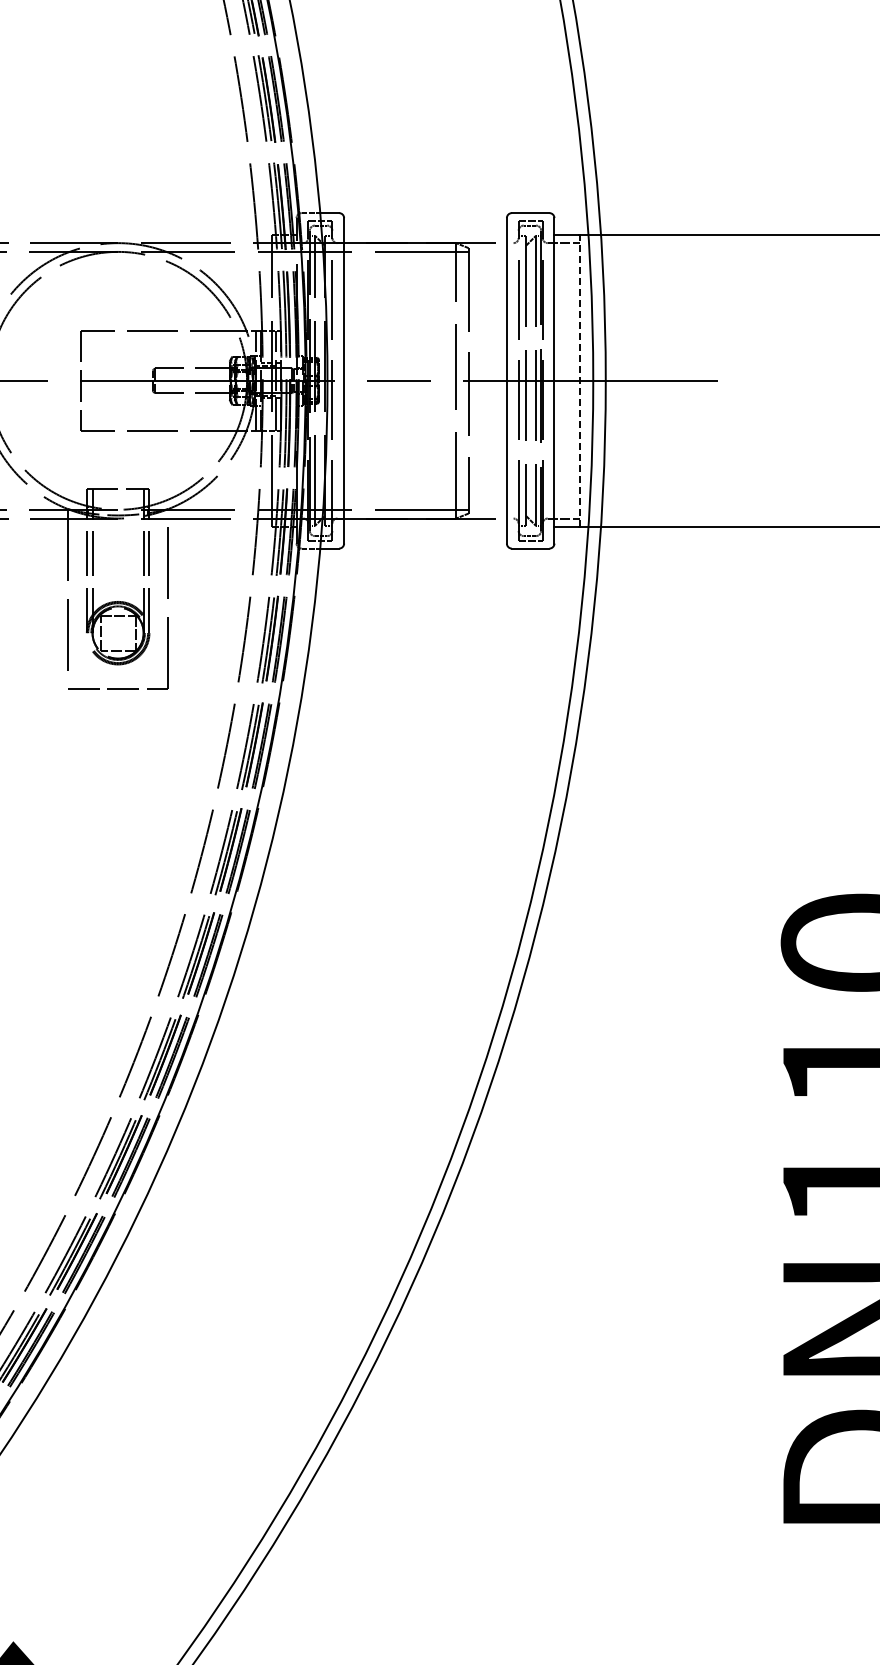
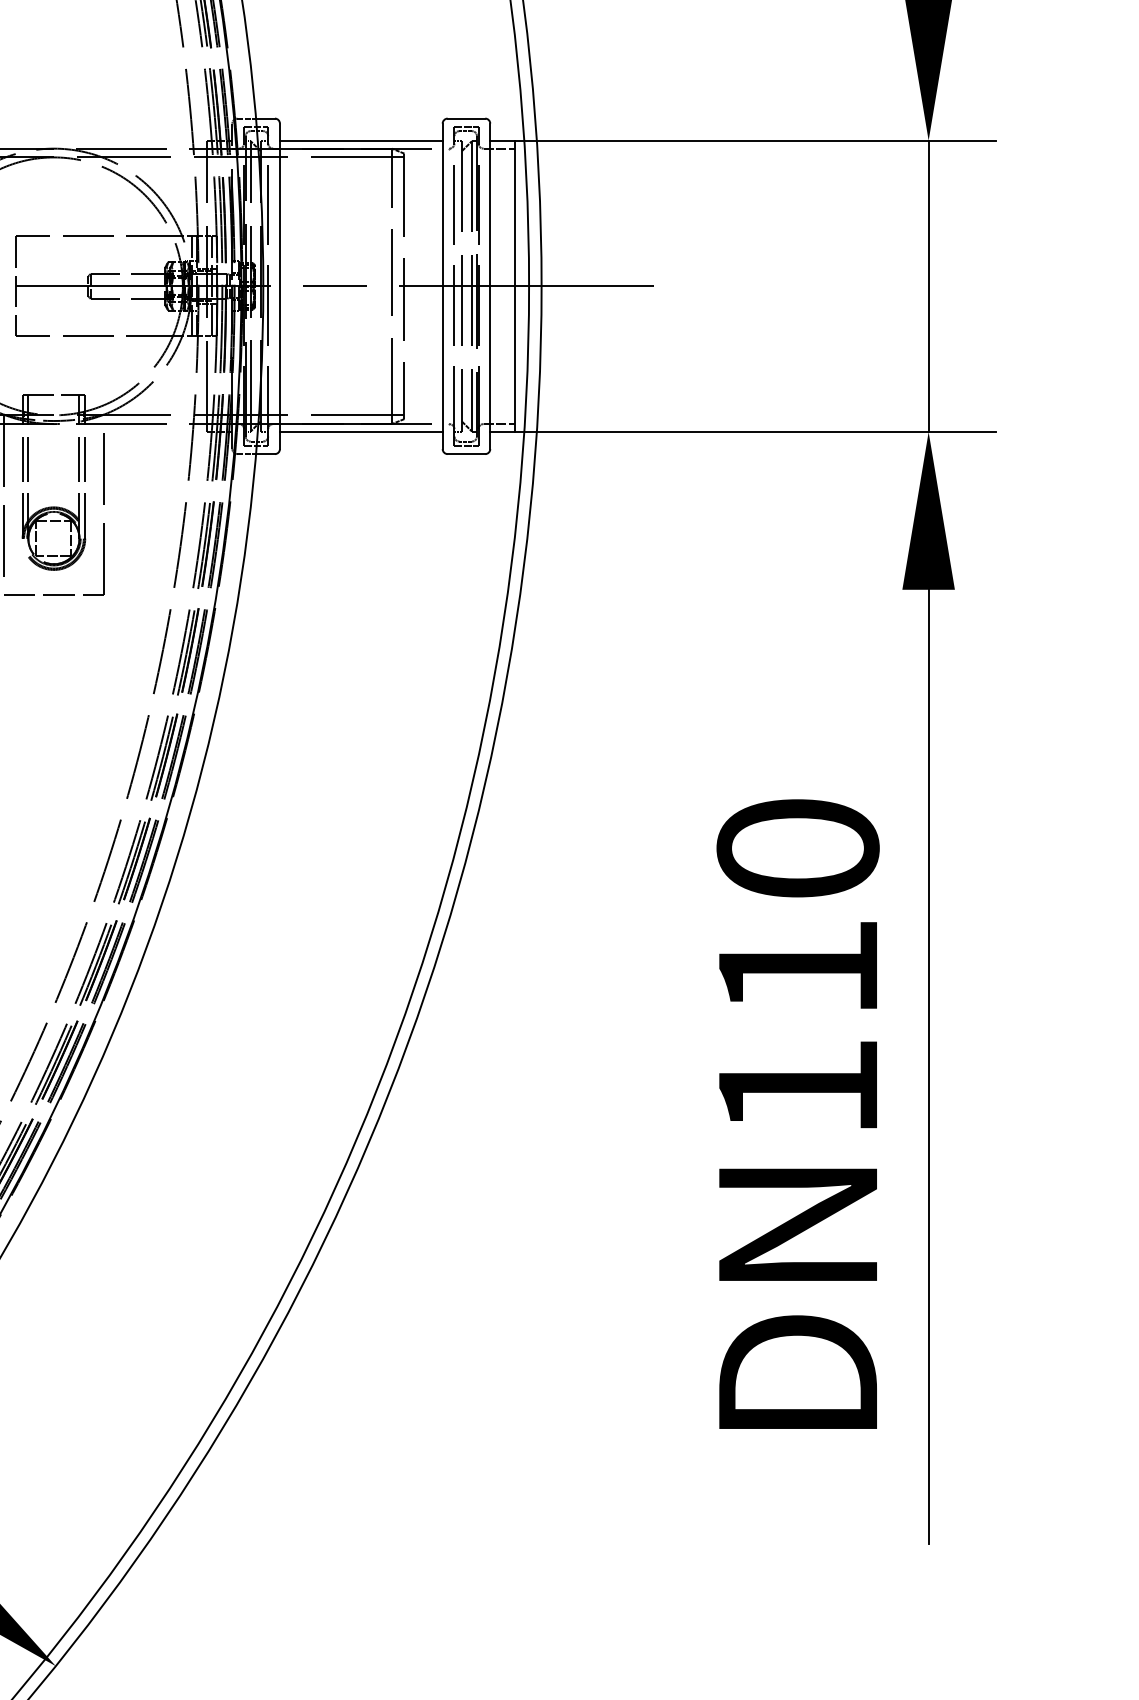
line: (424, 234) -> (360, 140), added
line: (579, 380) -> (515, 286), dashed -> solid
line: (424, 526) -> (360, 432), added

